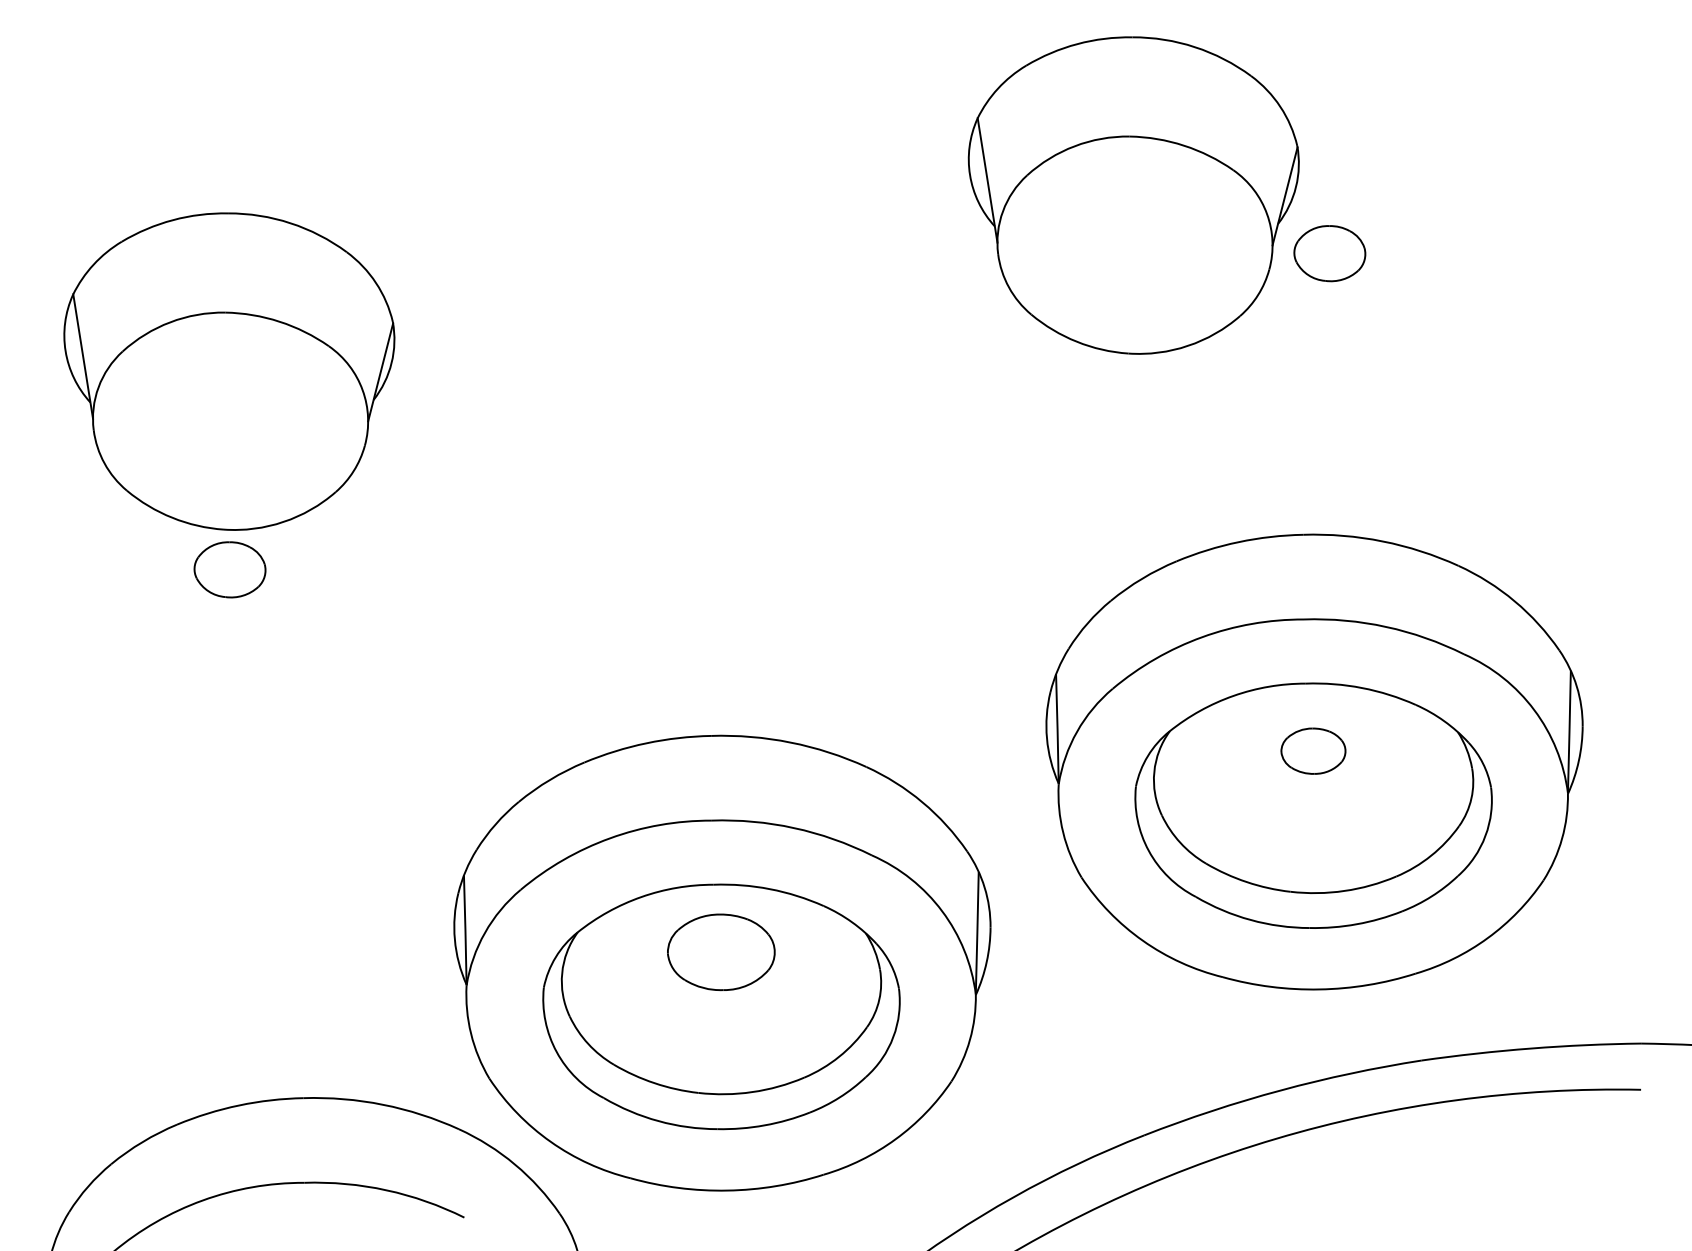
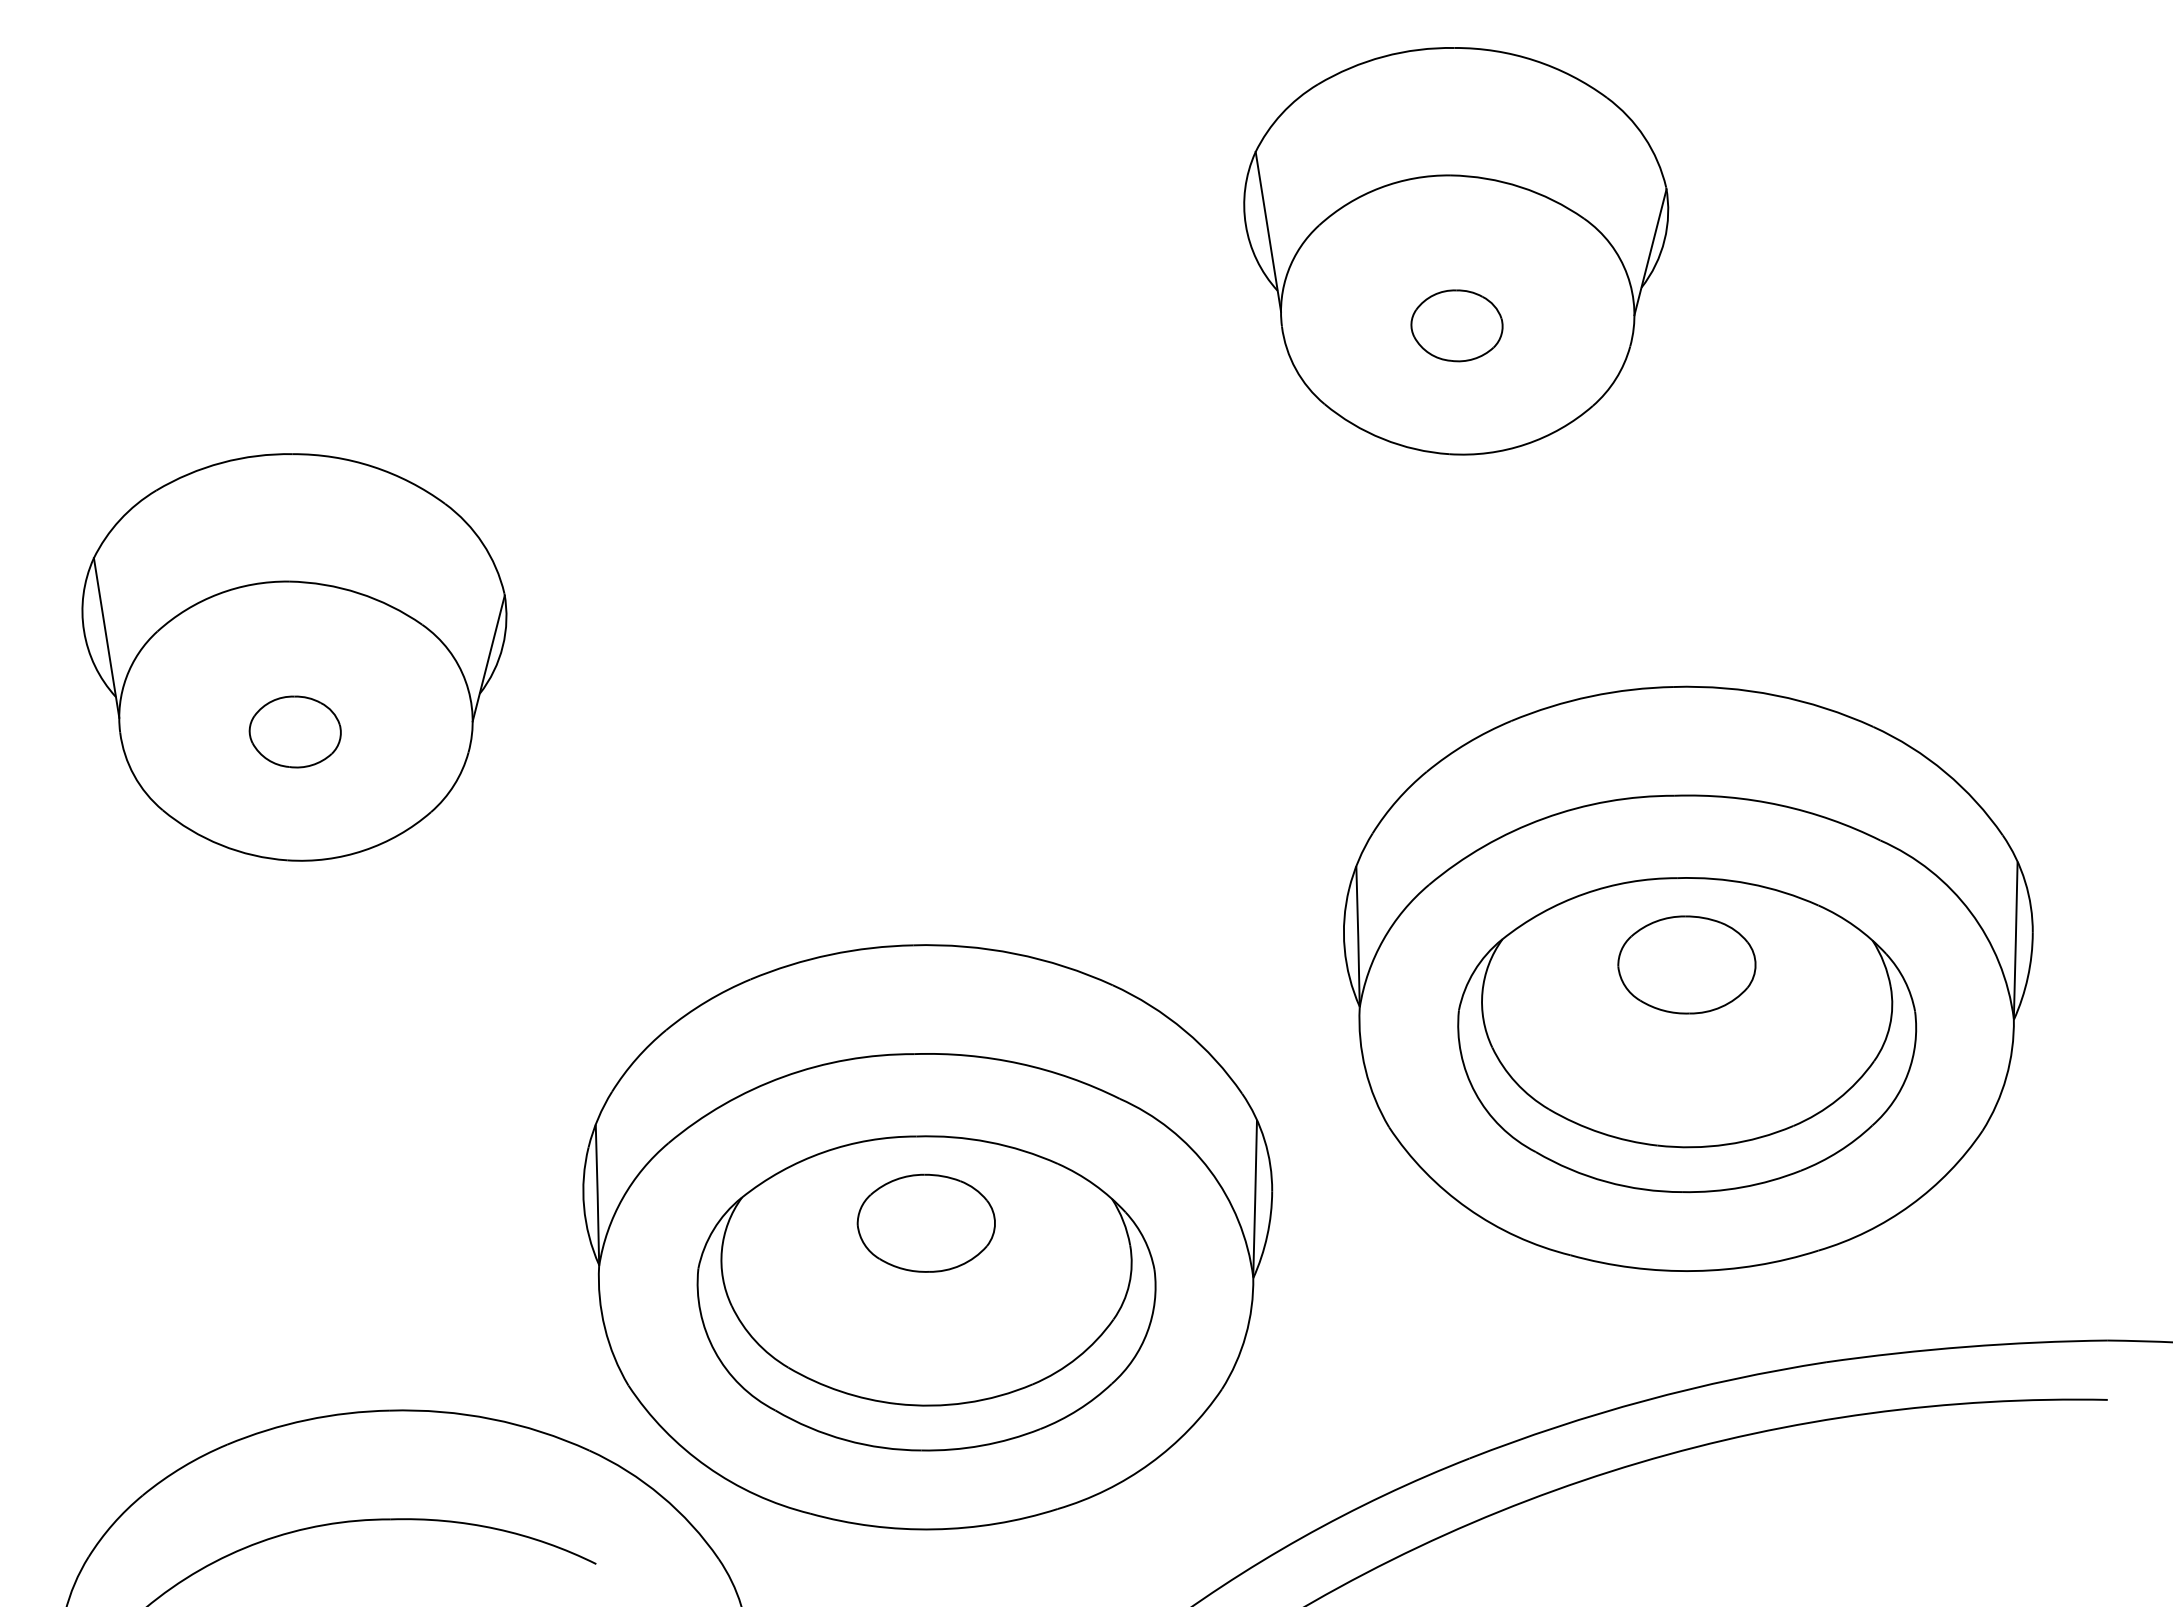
part: (1329, 253) -> (1456, 325), moved
part: (229, 371) -> (294, 657), moved
part: (1313, 750) -> (1686, 964), size x1.67

